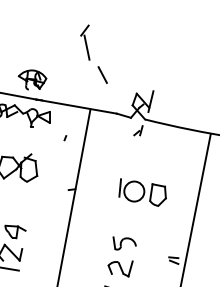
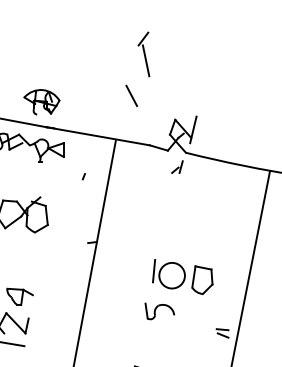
part: (85, 42) -> (144, 54), moved
part: (142, 192) -> (182, 276), moved
part: (120, 268) -> (154, 343), removed

